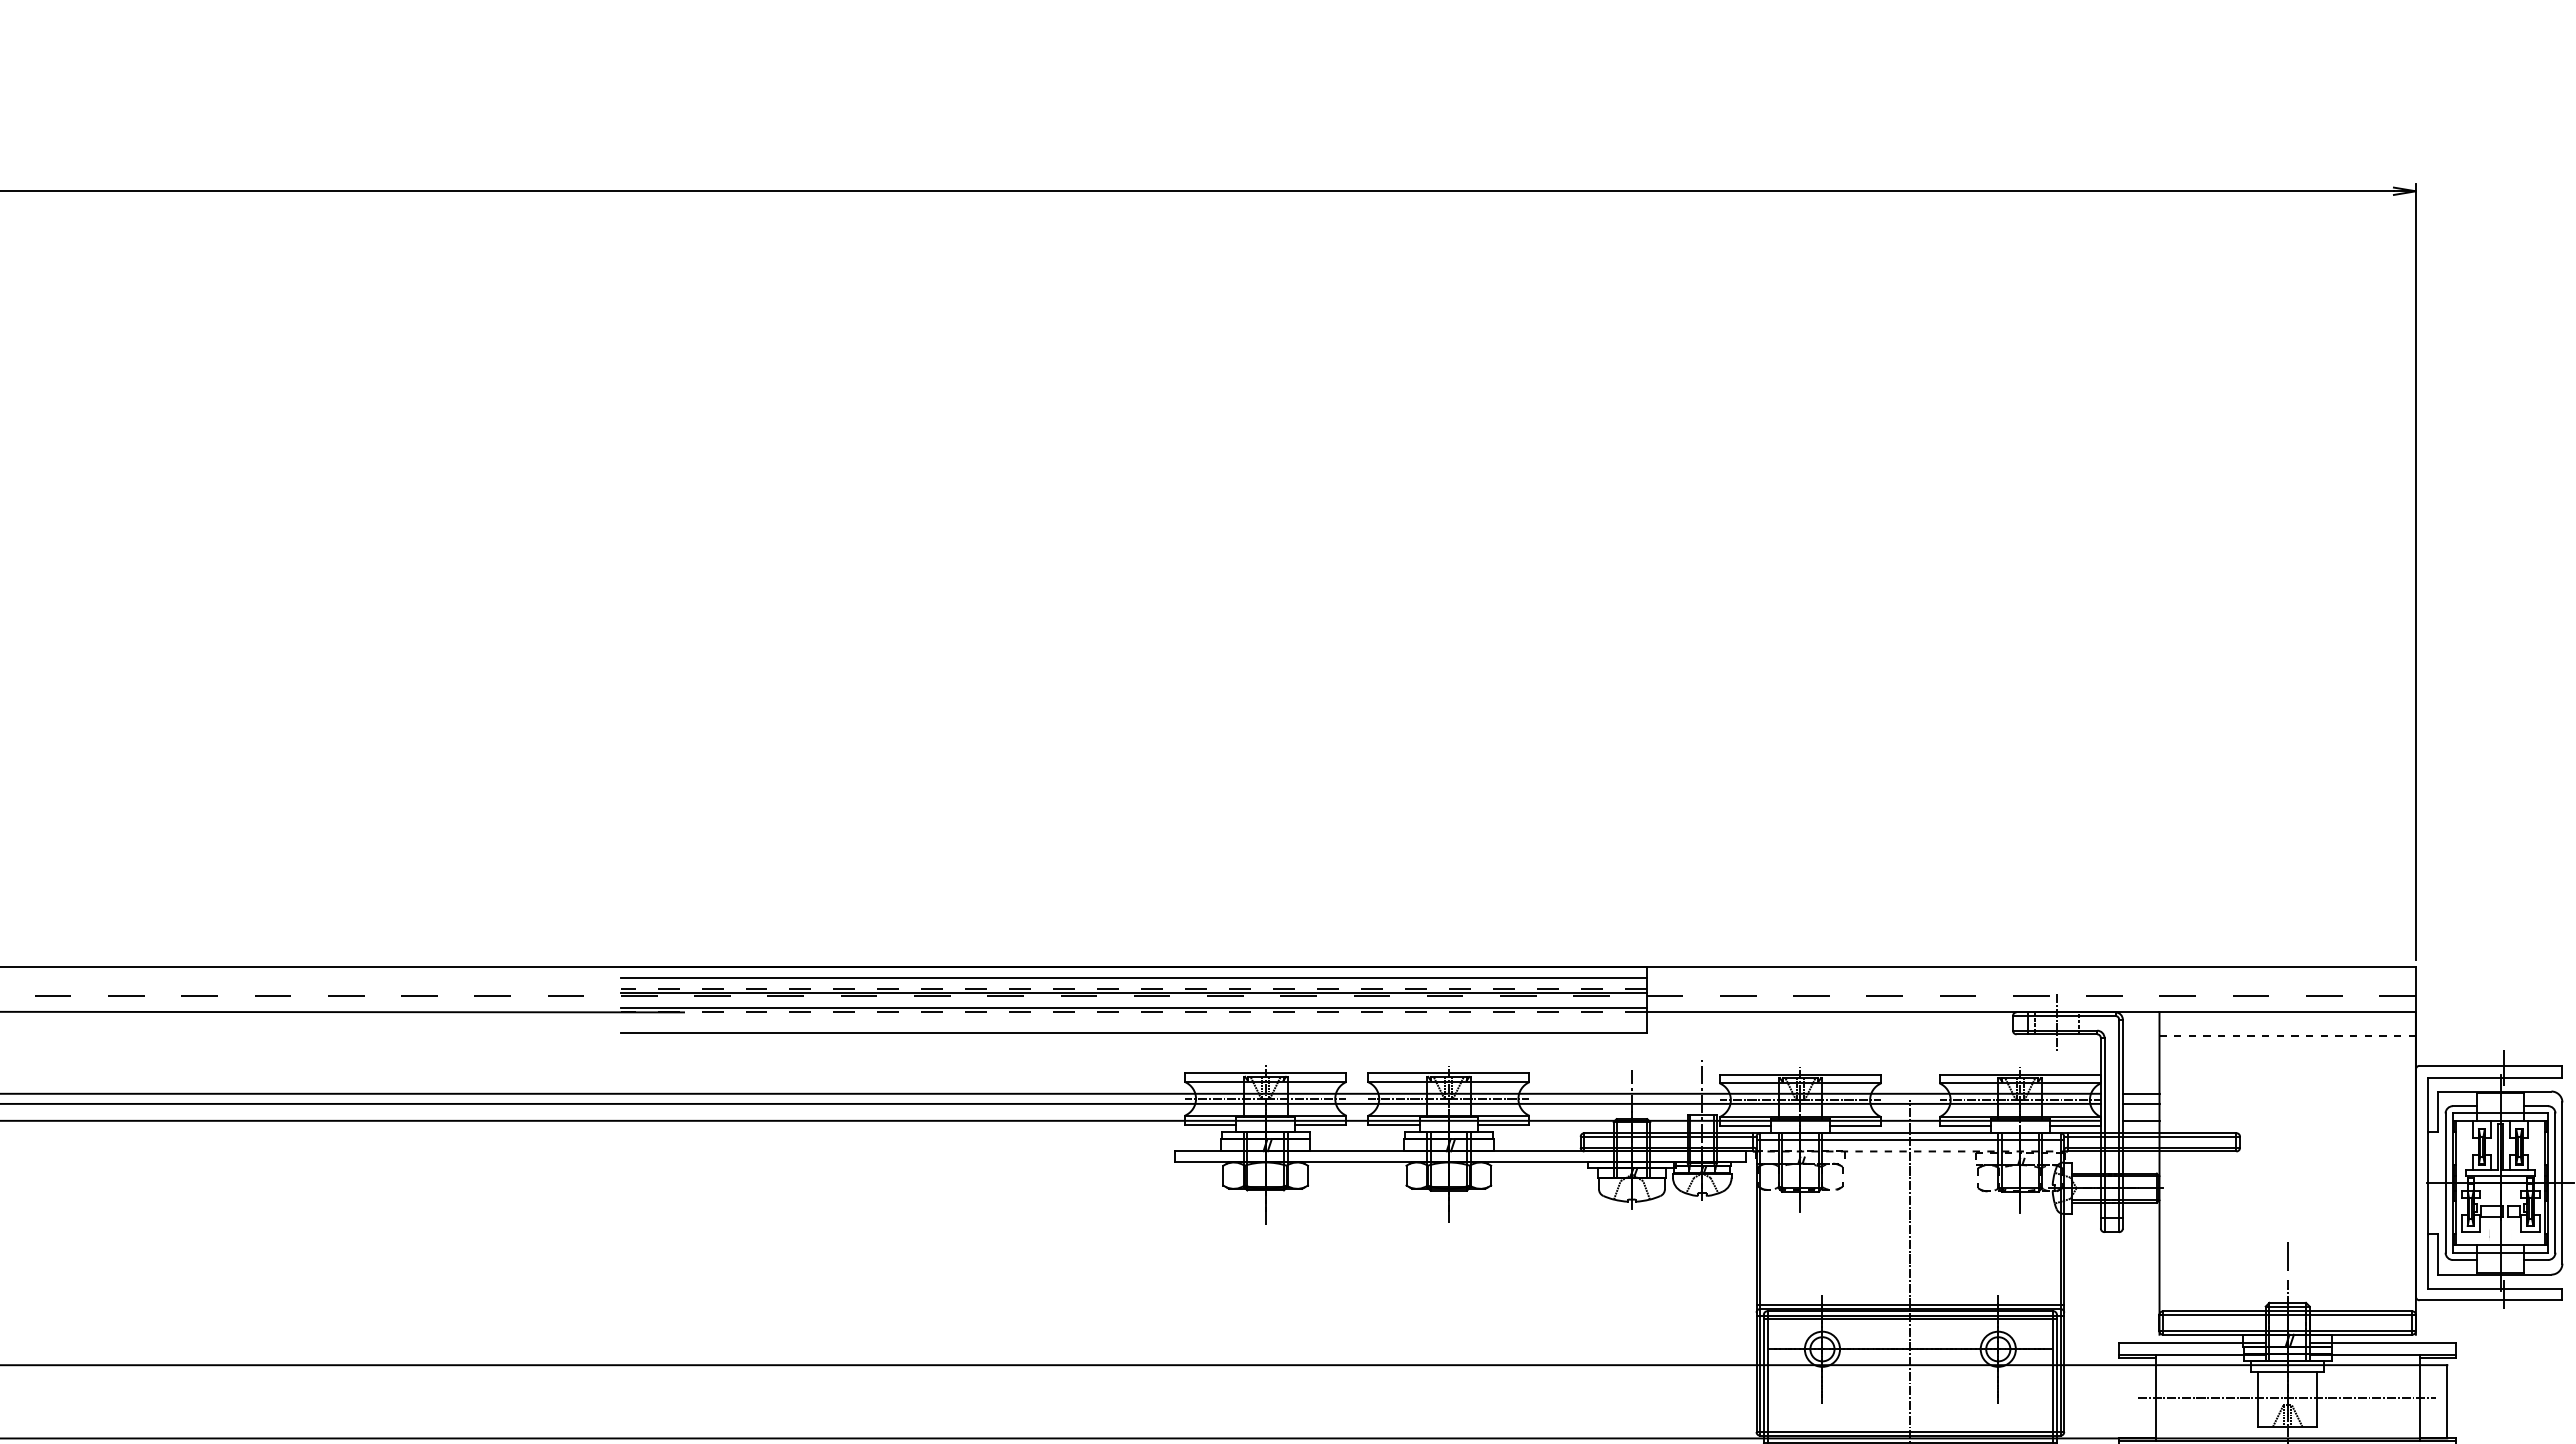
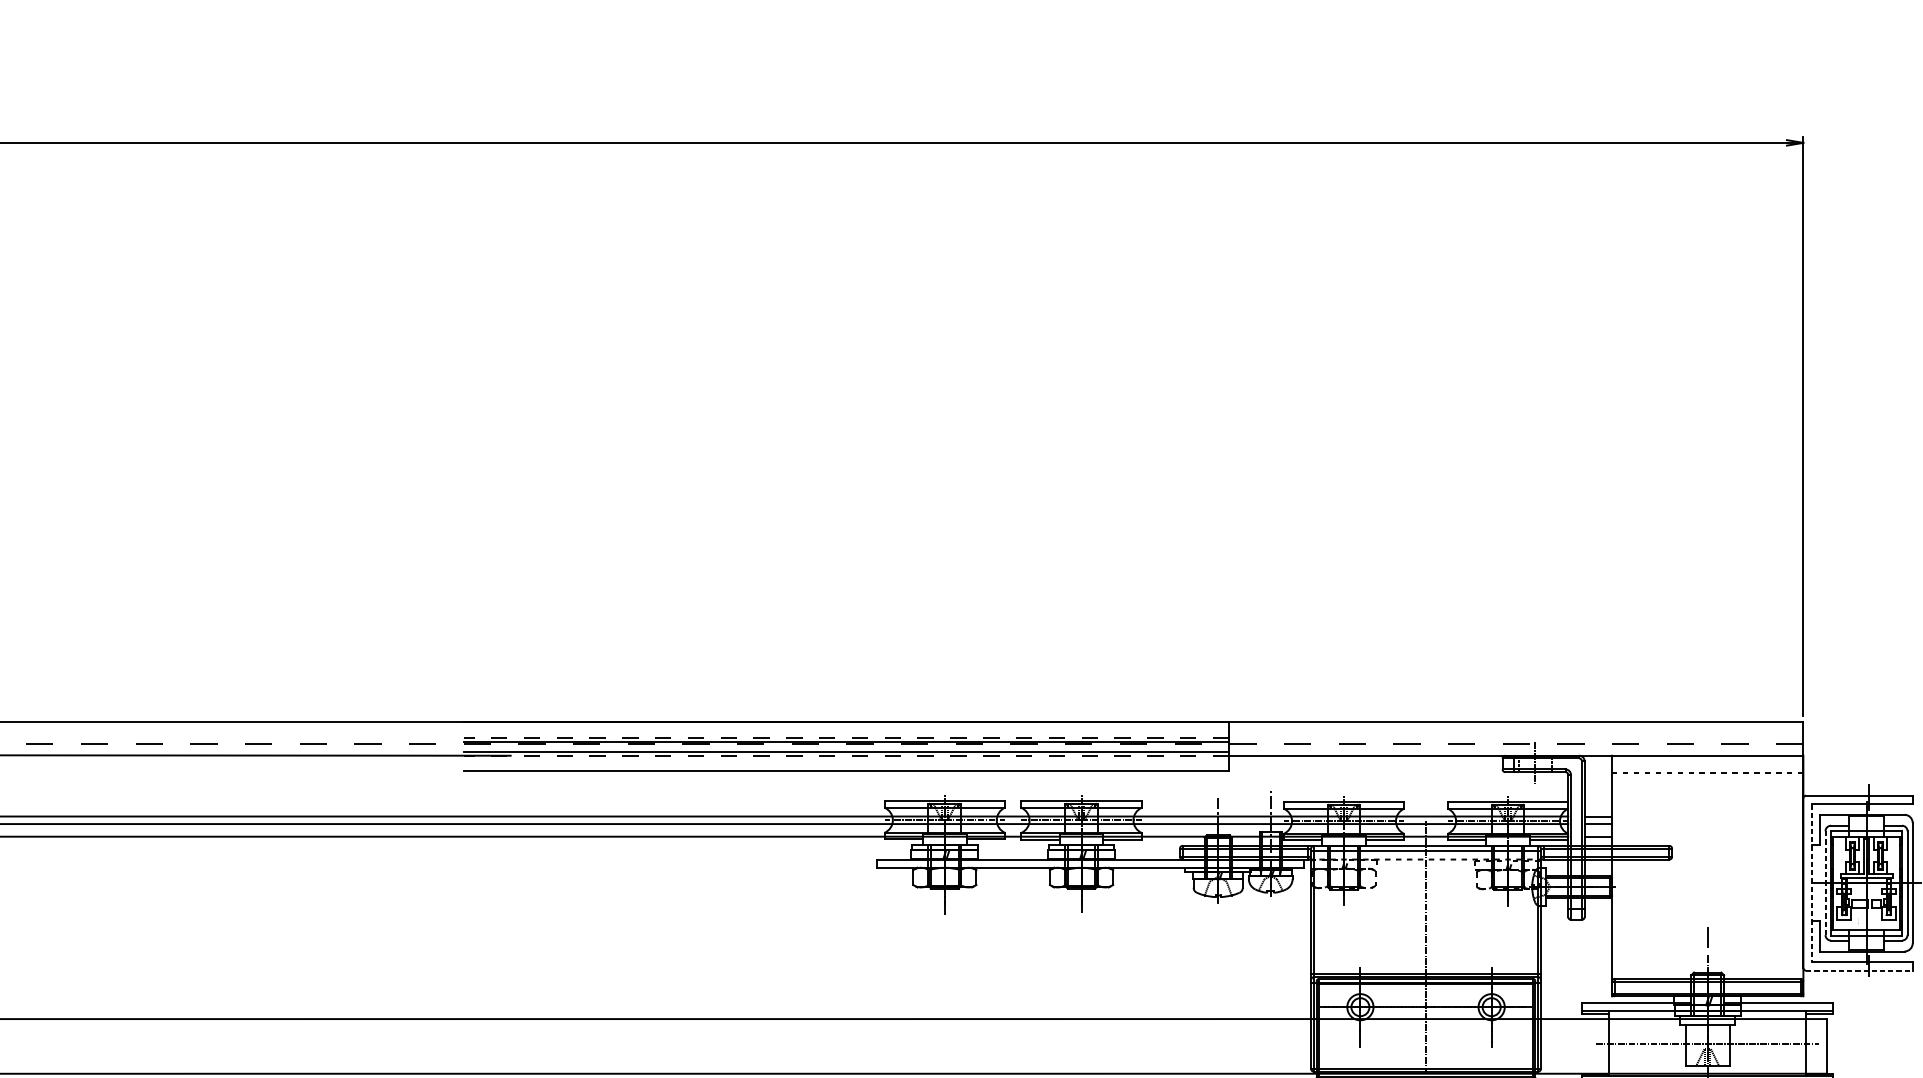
line: (1133, 977) -> (846, 729), removed
line: (2427, 1183) -> (1812, 883), solid -> dashed
line: (2445, 1183) -> (1825, 883), solid -> dashed
line: (2491, 1300) -> (1859, 970), solid -> dashed

